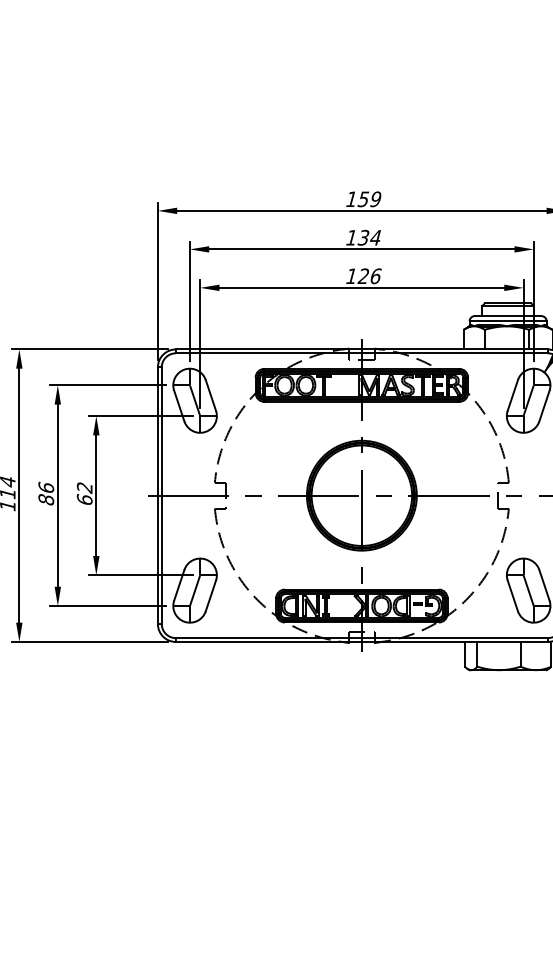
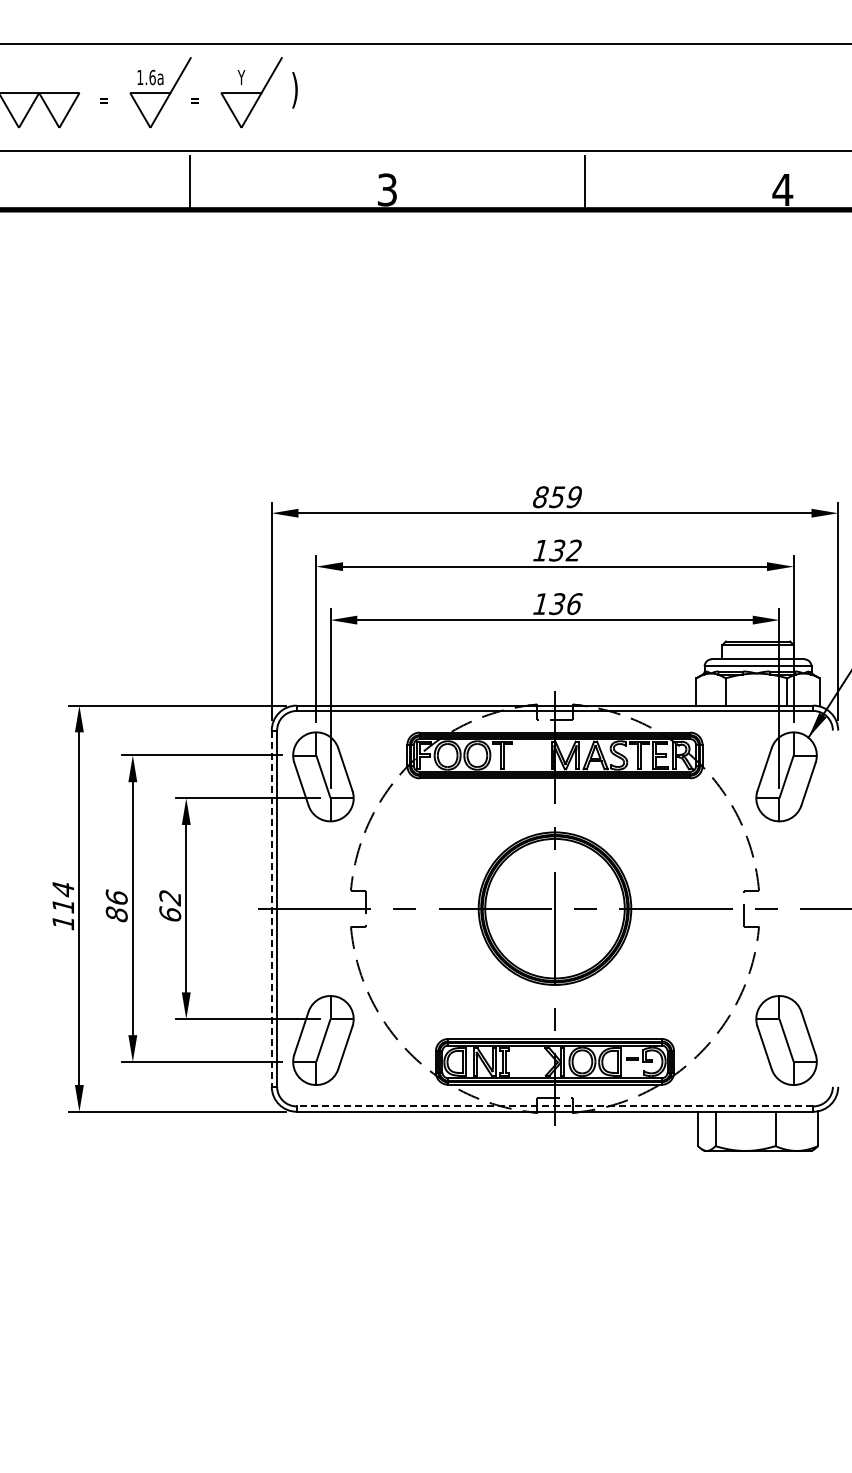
text: (351, 199) -> (540, 497), 159 -> 859
text: (375, 237) -> (573, 550), 134 -> 132
text: (362, 276) -> (556, 604), 126 -> 136
line: (157, 496) -> (271, 909), solid -> dashed
line: (361, 638) -> (554, 1106), solid -> dashed

